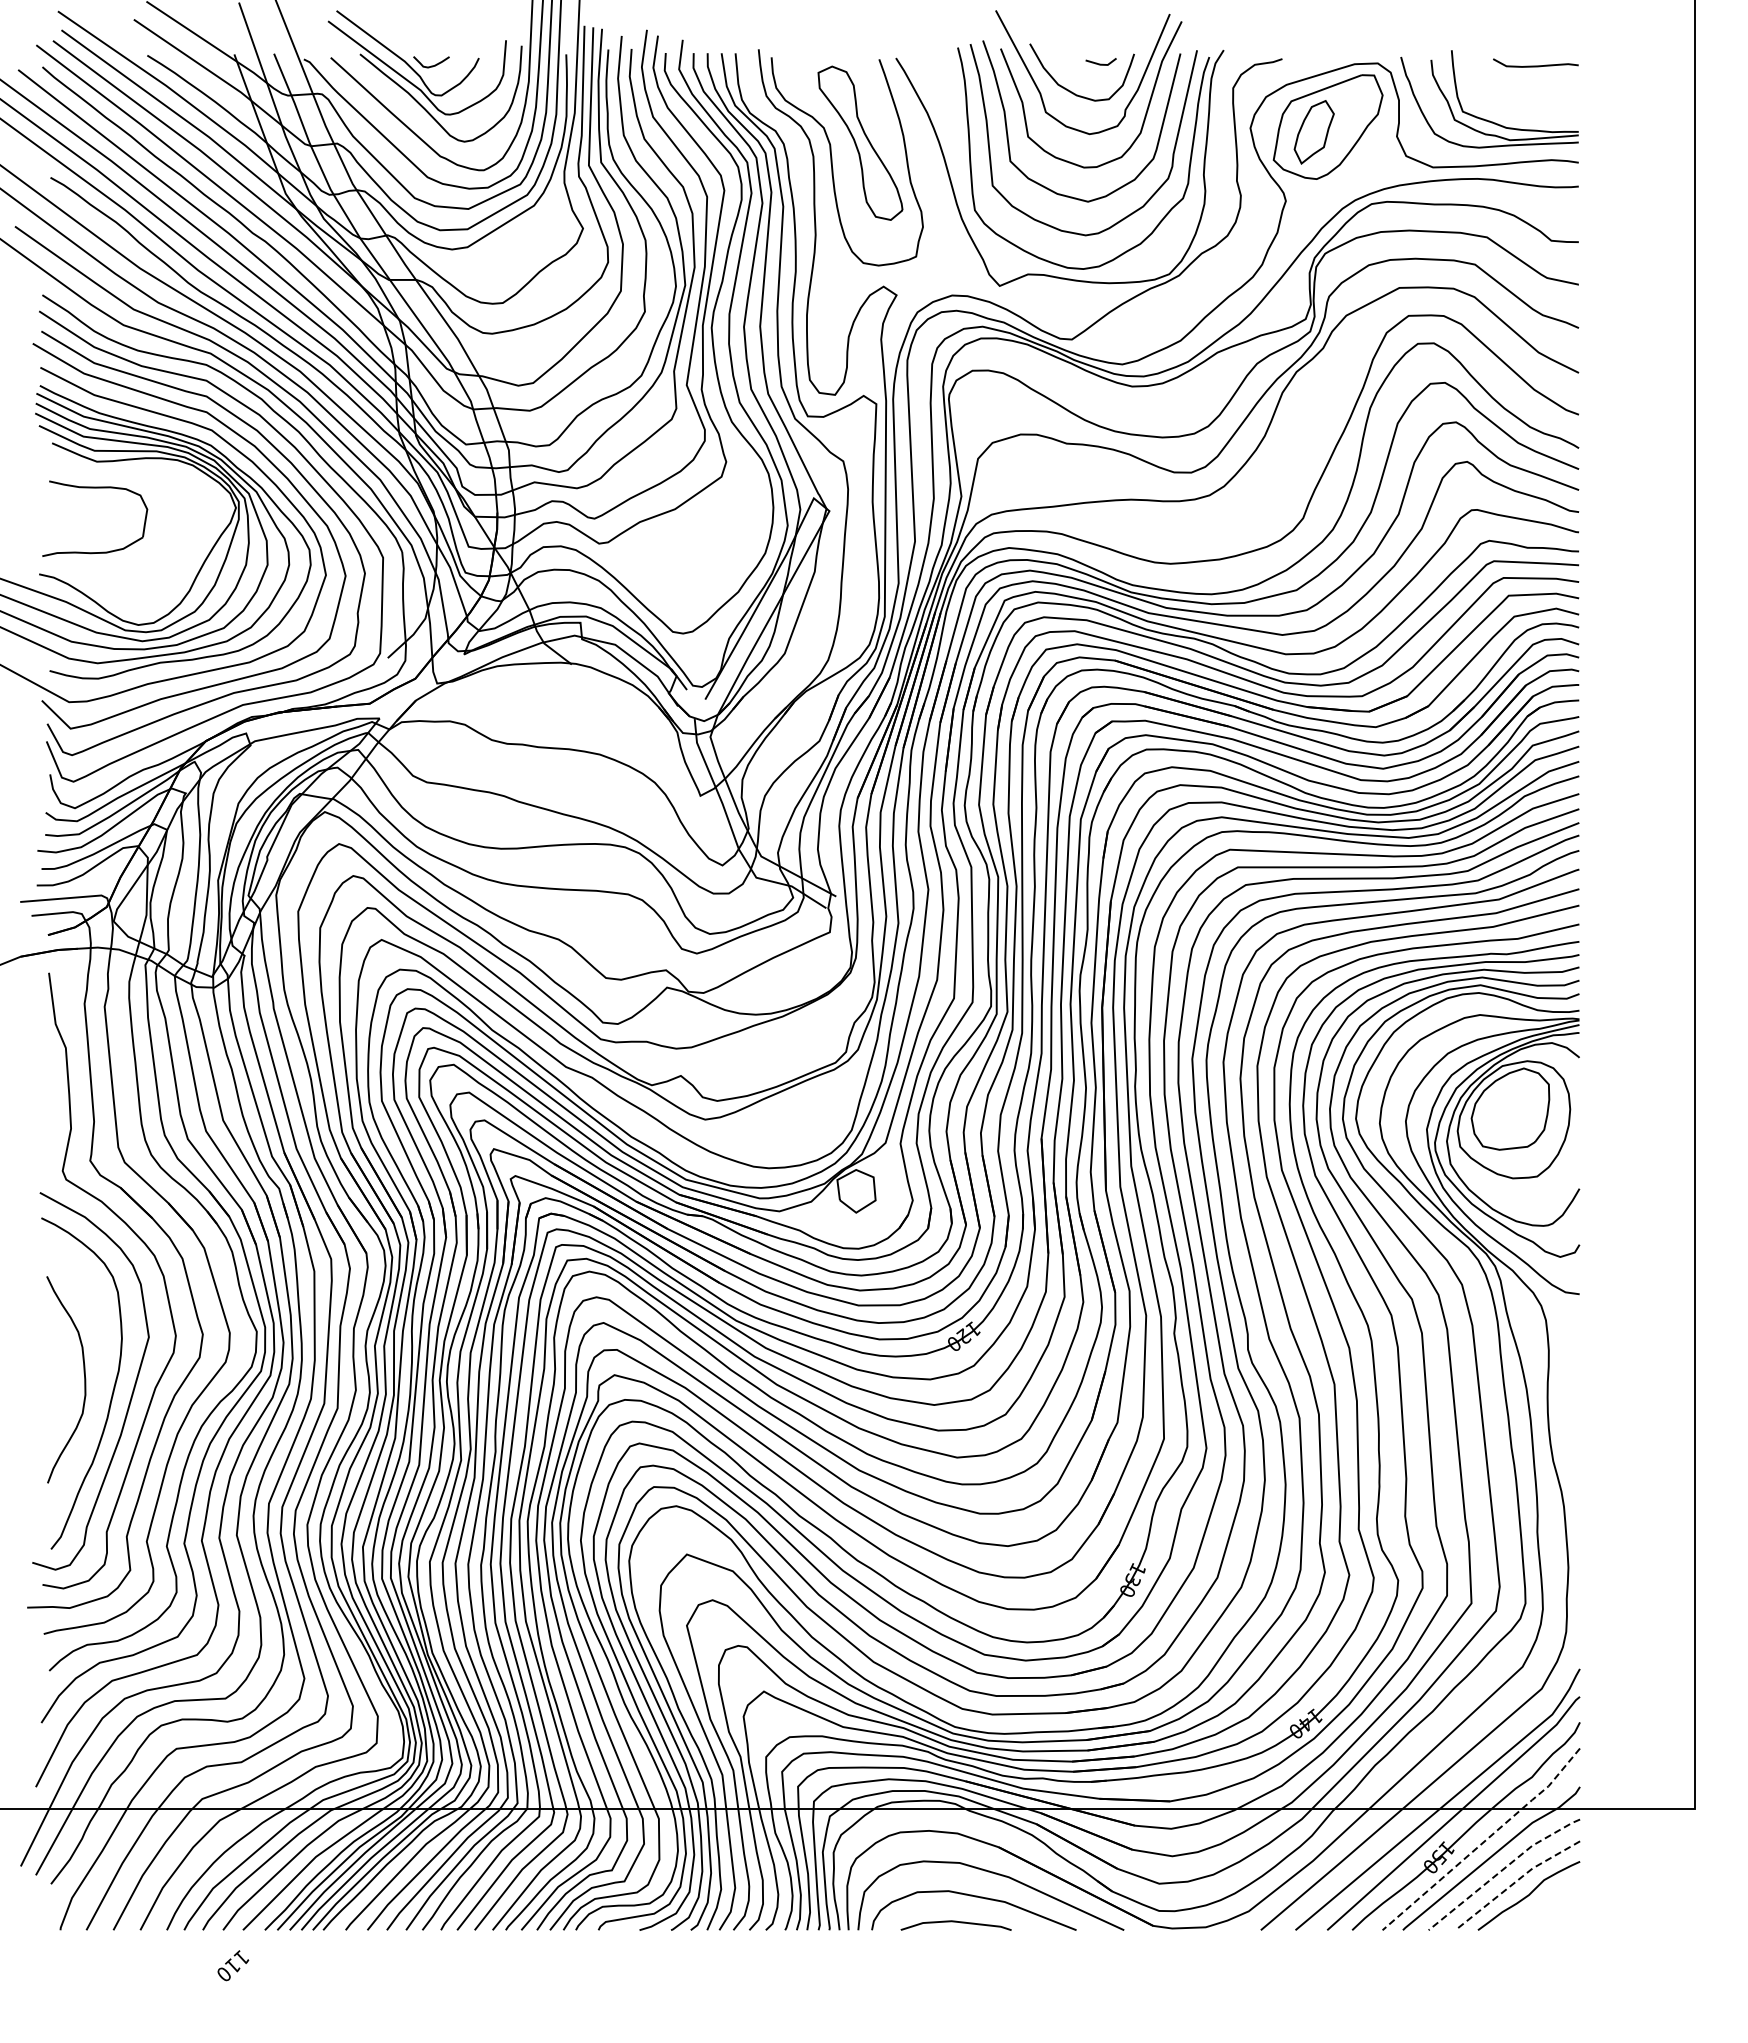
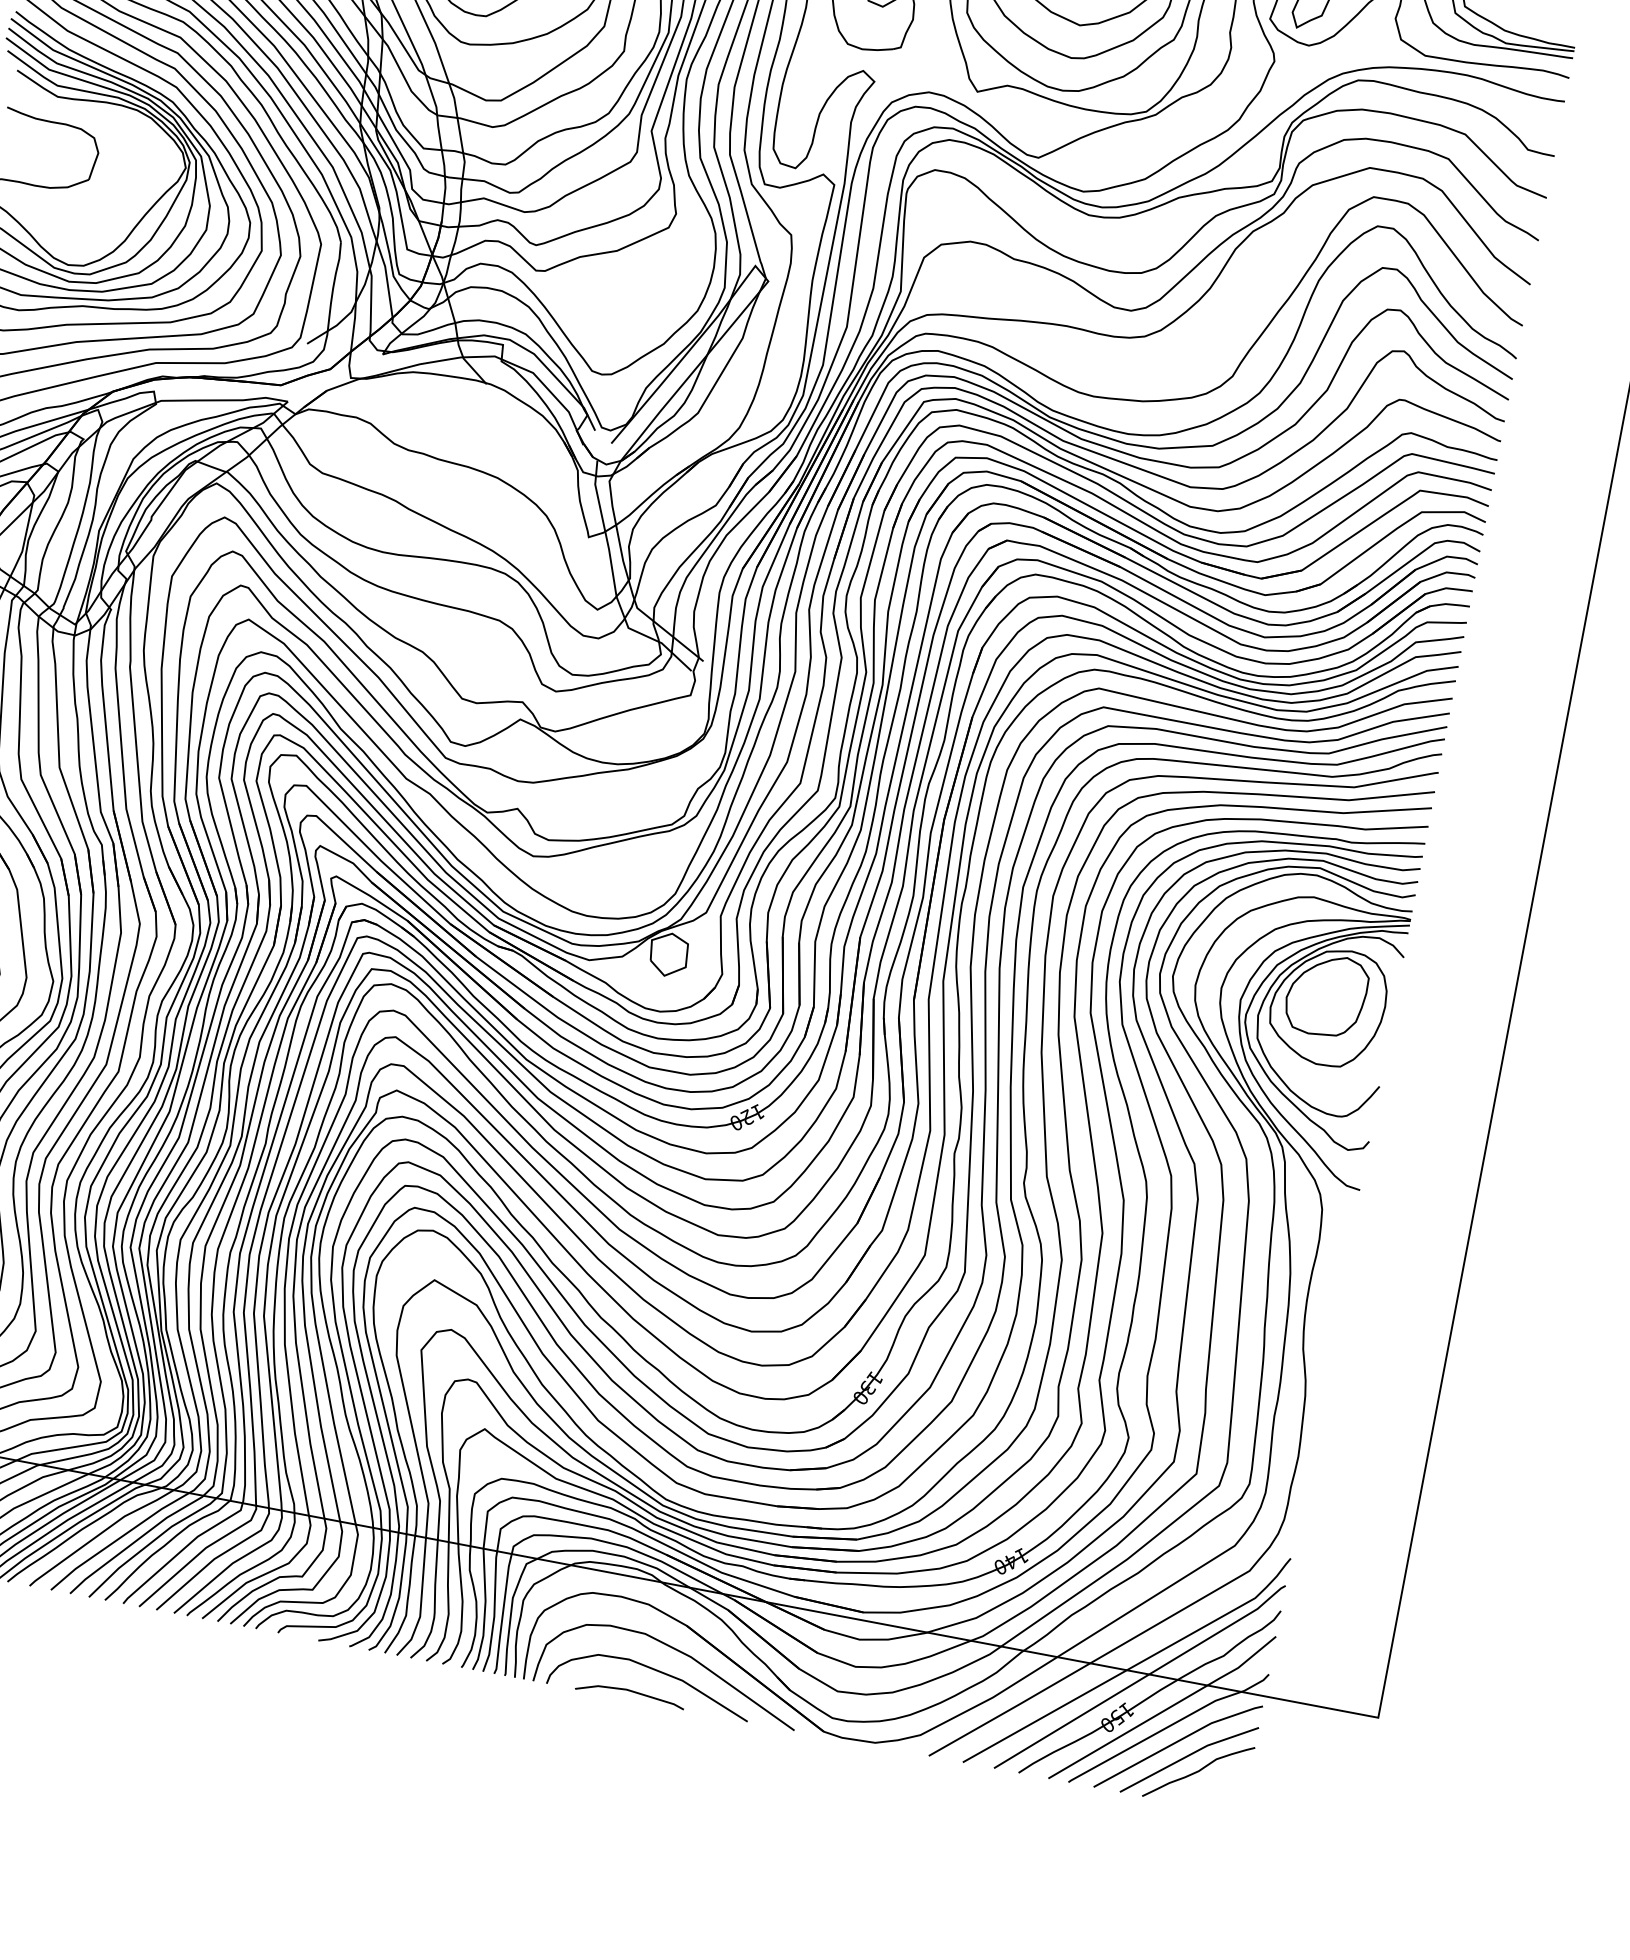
line: (1484, 1841) -> (1165, 1710), dashed -> solid
line: (1502, 1870) -> (1177, 1742), dashed -> solid
line: (1515, 1881) -> (1188, 1755), dashed -> solid

